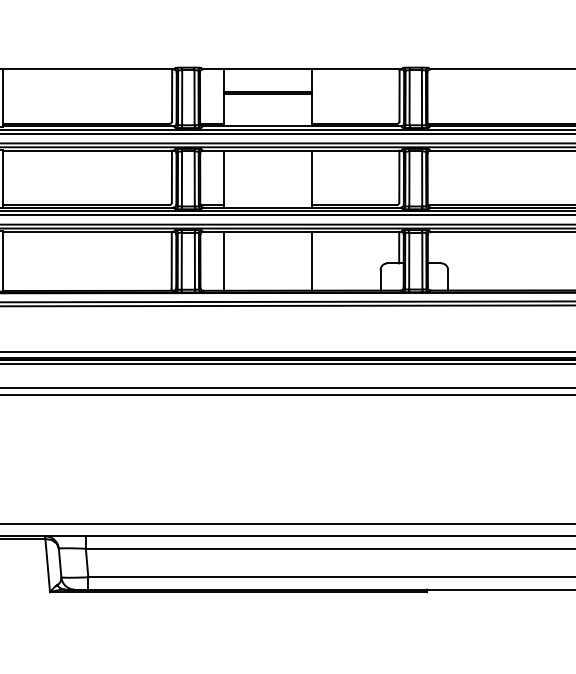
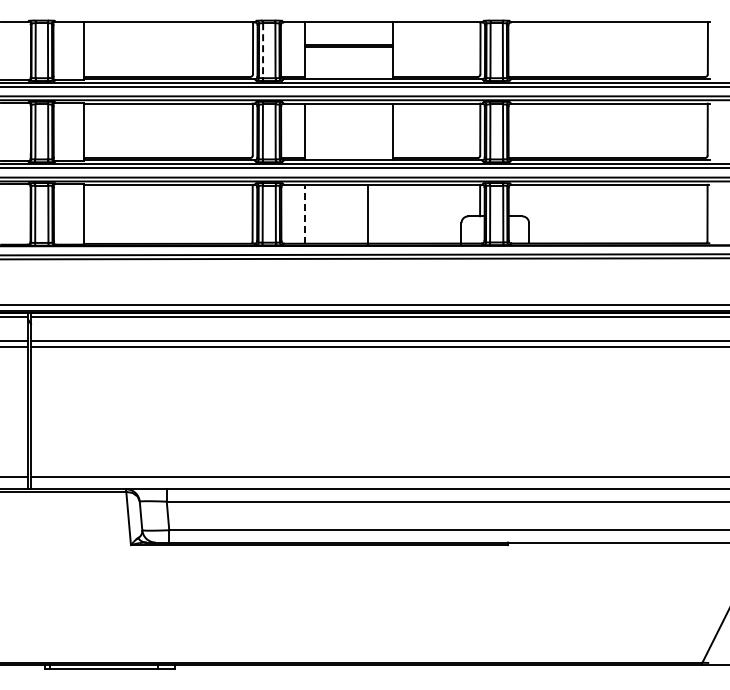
line: (182, 97) -> (263, 50), solid -> dashed
line: (224, 260) -> (305, 213), solid -> dashed
line: (312, 260) -> (368, 213), moved

